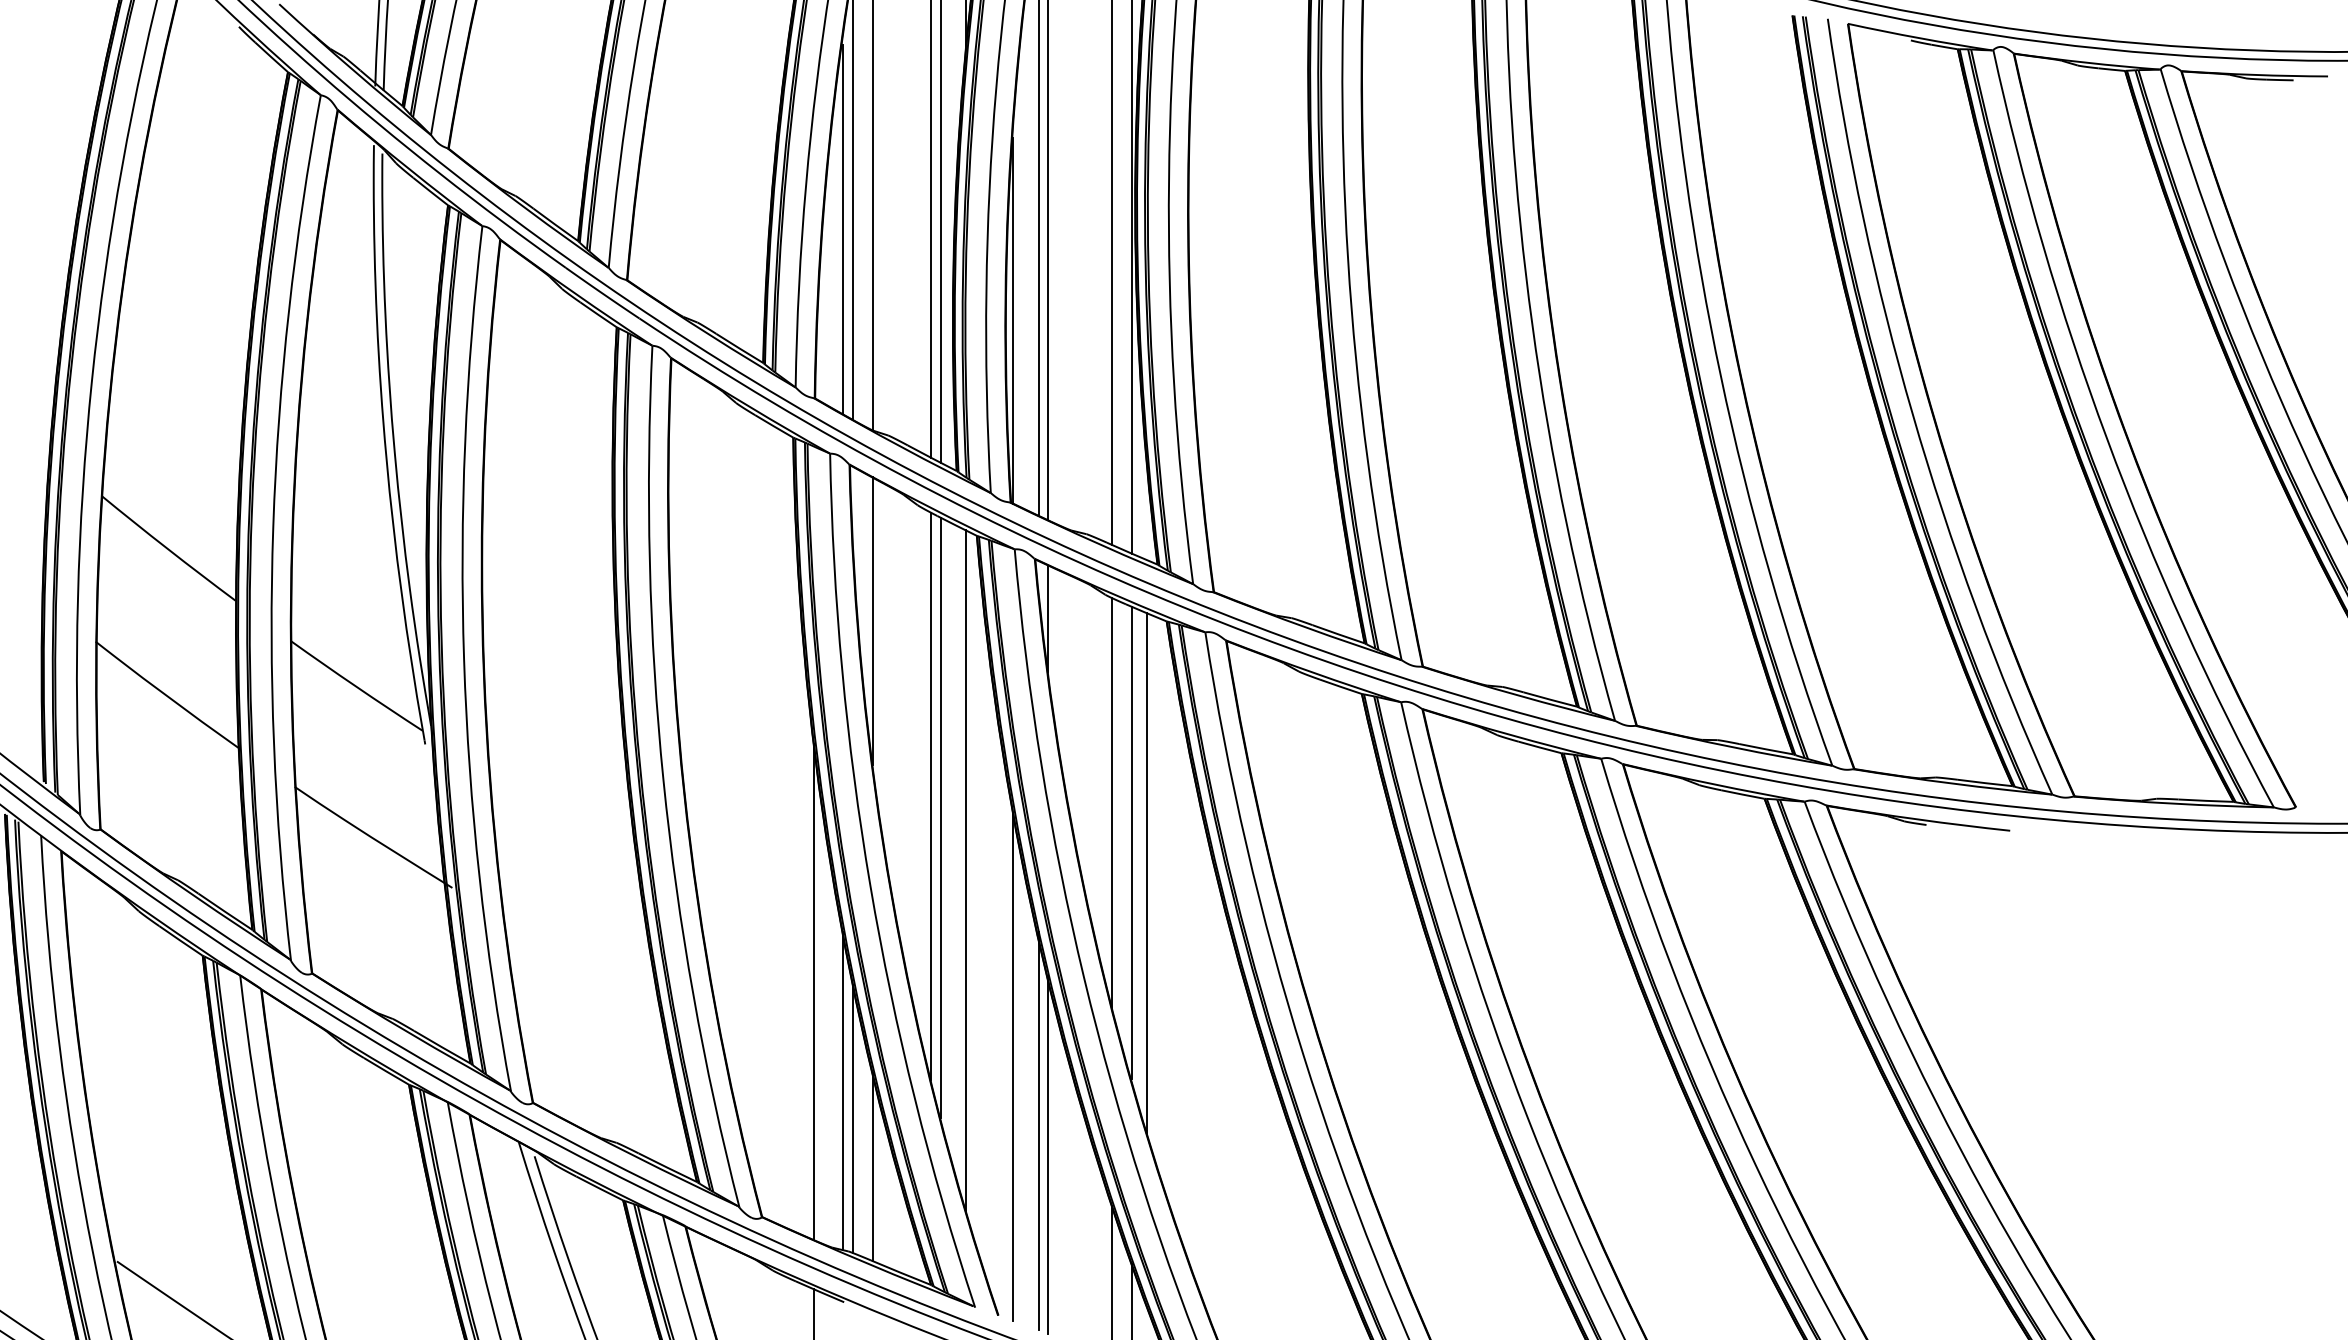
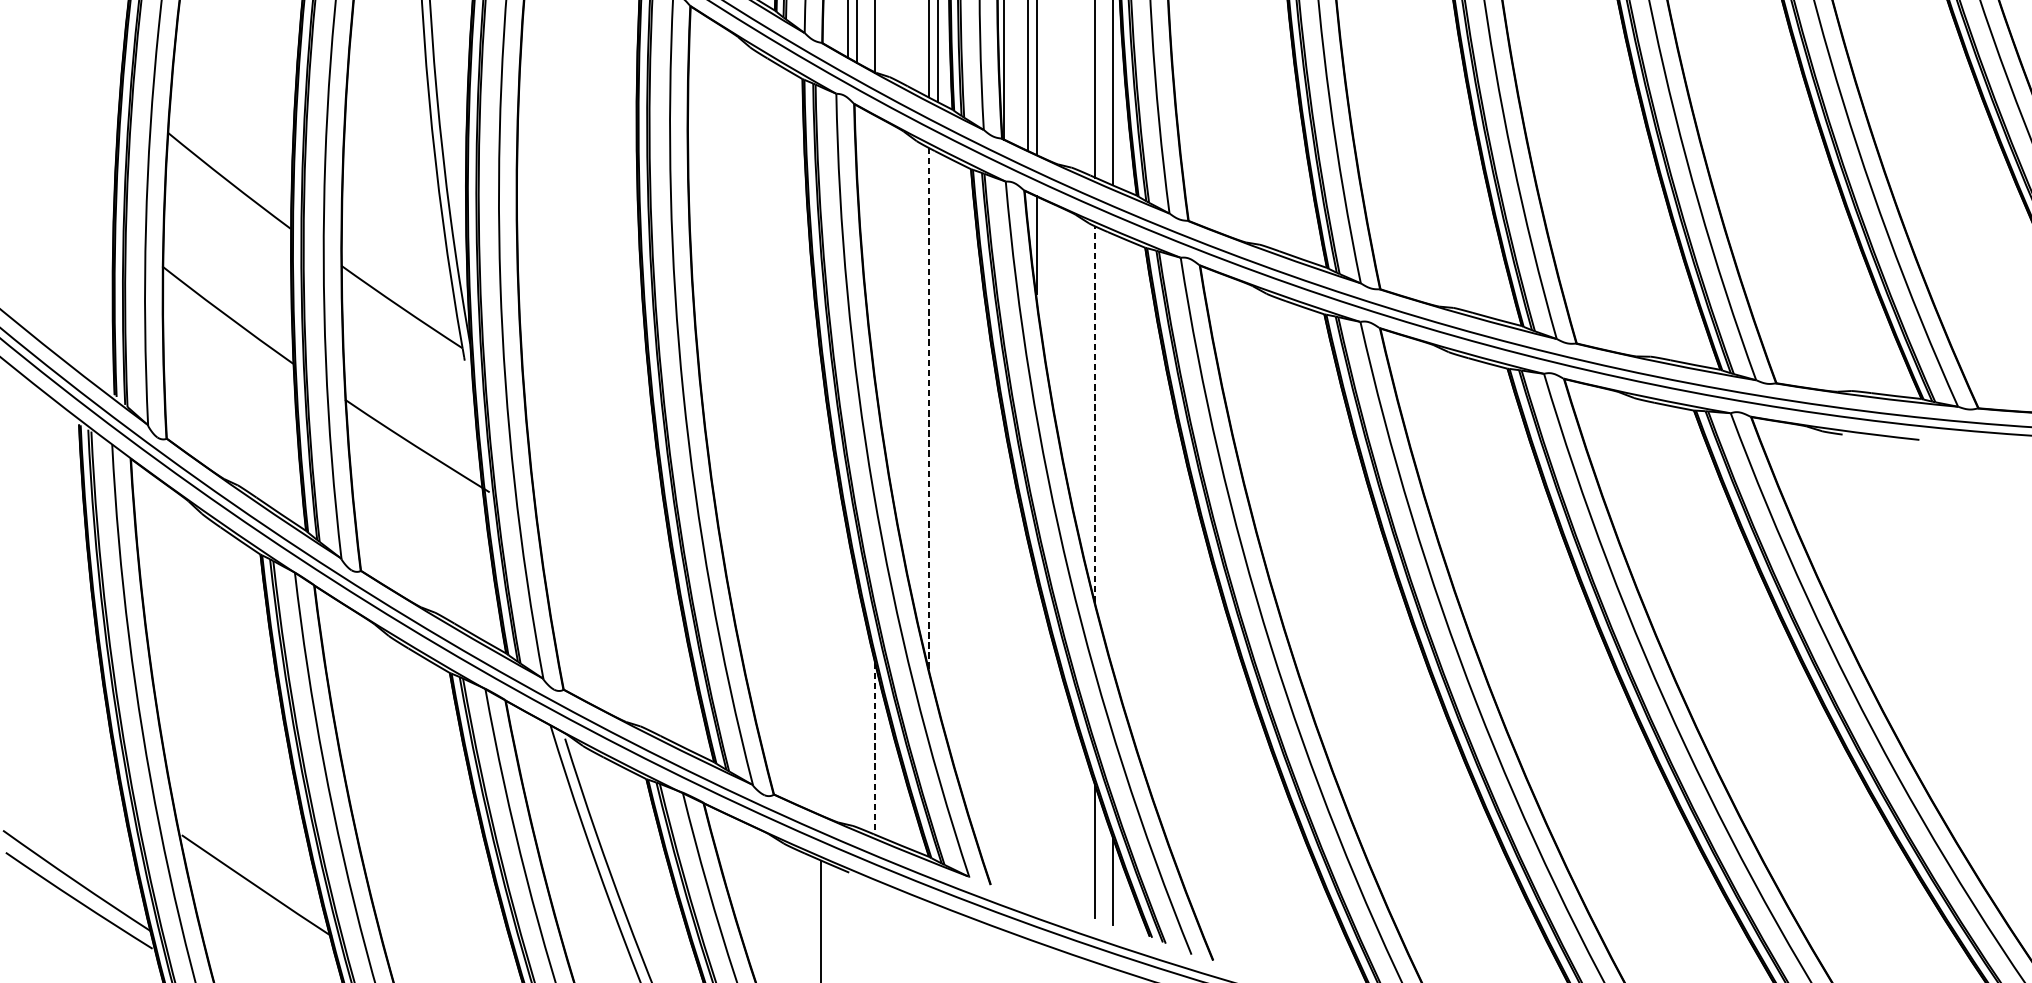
line: (872, 621) -> (875, 247), removed
line: (931, 796) -> (929, 408), solid -> dashed
line: (1112, 803) -> (1095, 414), solid -> dashed
line: (940, 817) -> (937, 427), removed
line: (1131, 842) -> (1112, 450), removed
line: (966, 870) -> (961, 476), removed
line: (1147, 874) -> (1127, 480), removed
line: (813, 991) -> (821, 587), removed
line: (1013, 1067) -> (1004, 657), removed
line: (842, 1091) -> (847, 679), removed
line: (853, 1118) -> (857, 703), removed
line: (1038, 1130) -> (1027, 715), removed
line: (1048, 1154) -> (1036, 737), removed
line: (872, 1167) -> (875, 748), solid -> dashed

